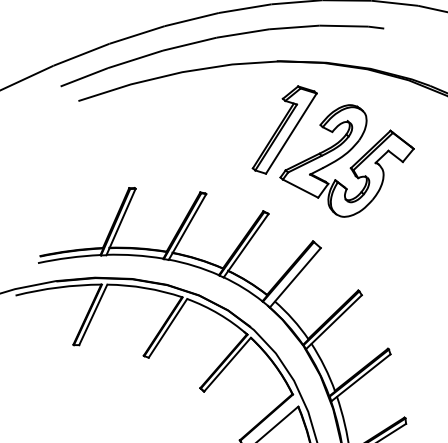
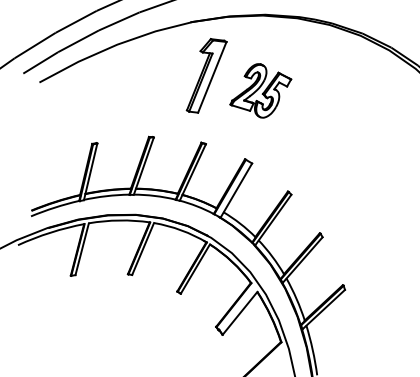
part: (347, 160) -> (260, 90), size x0.6

